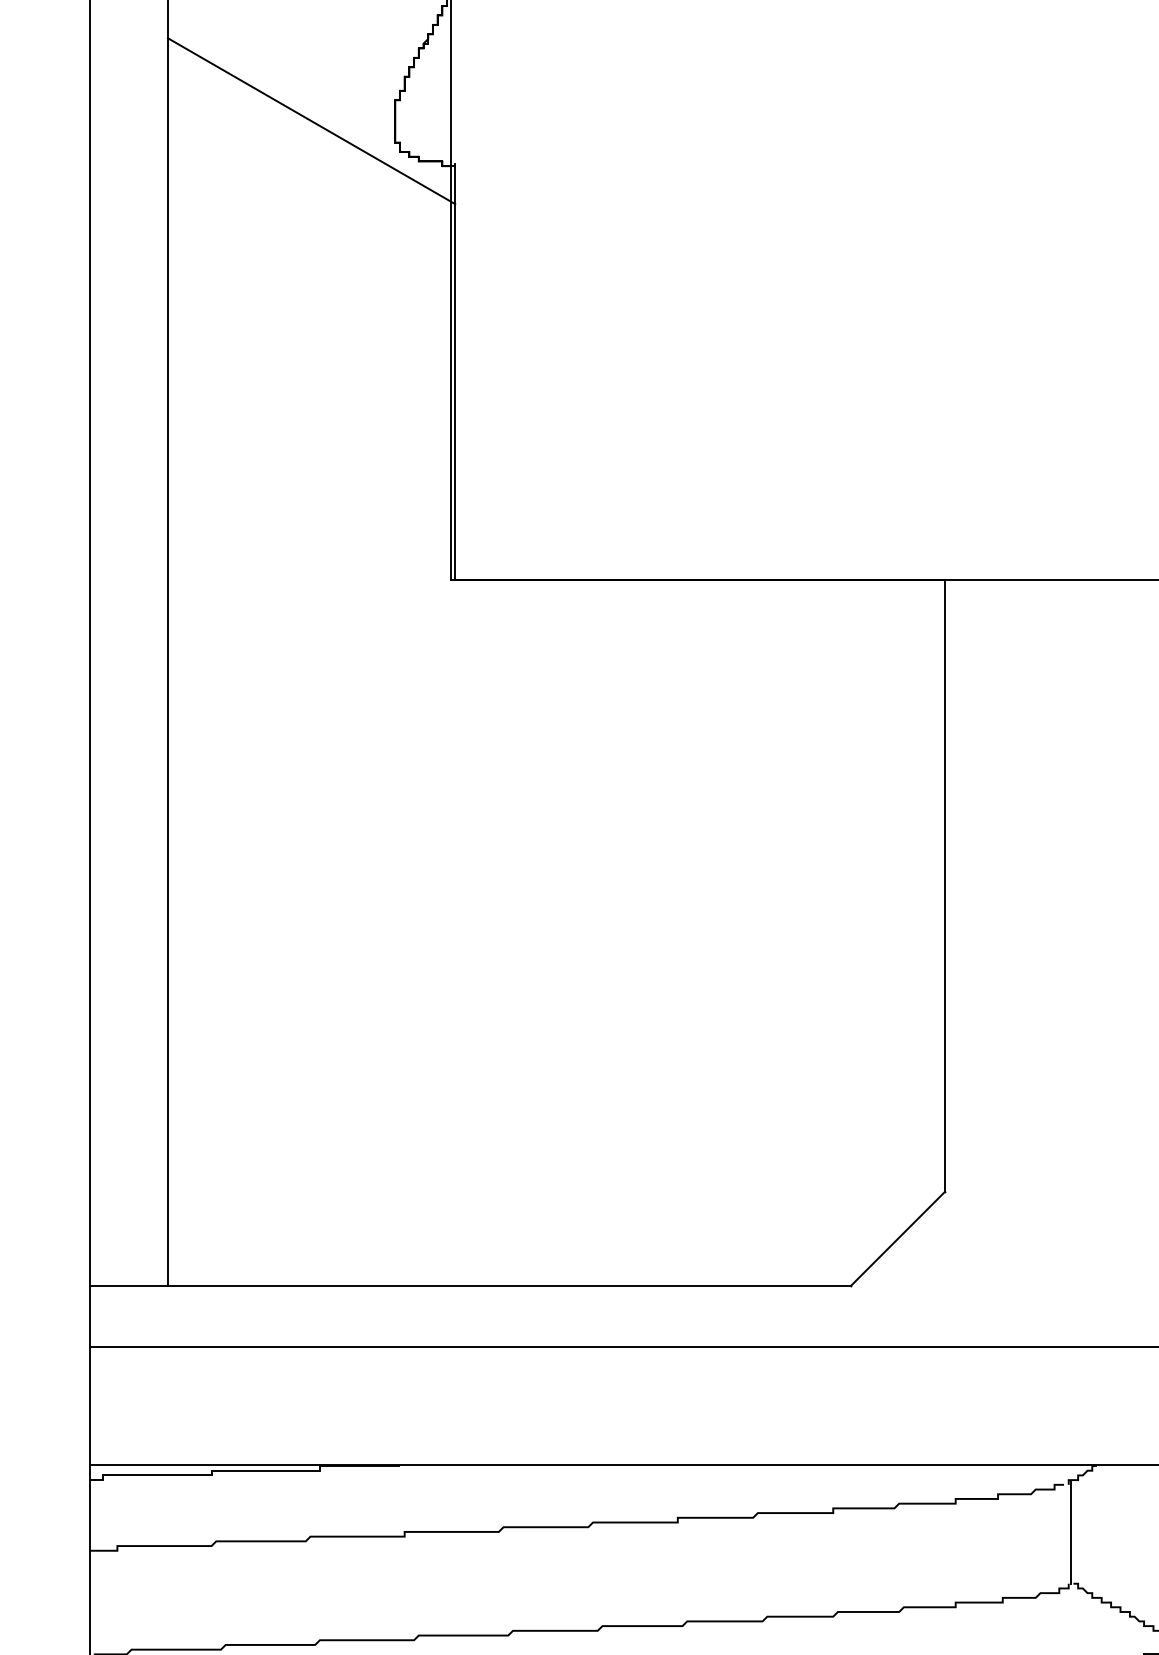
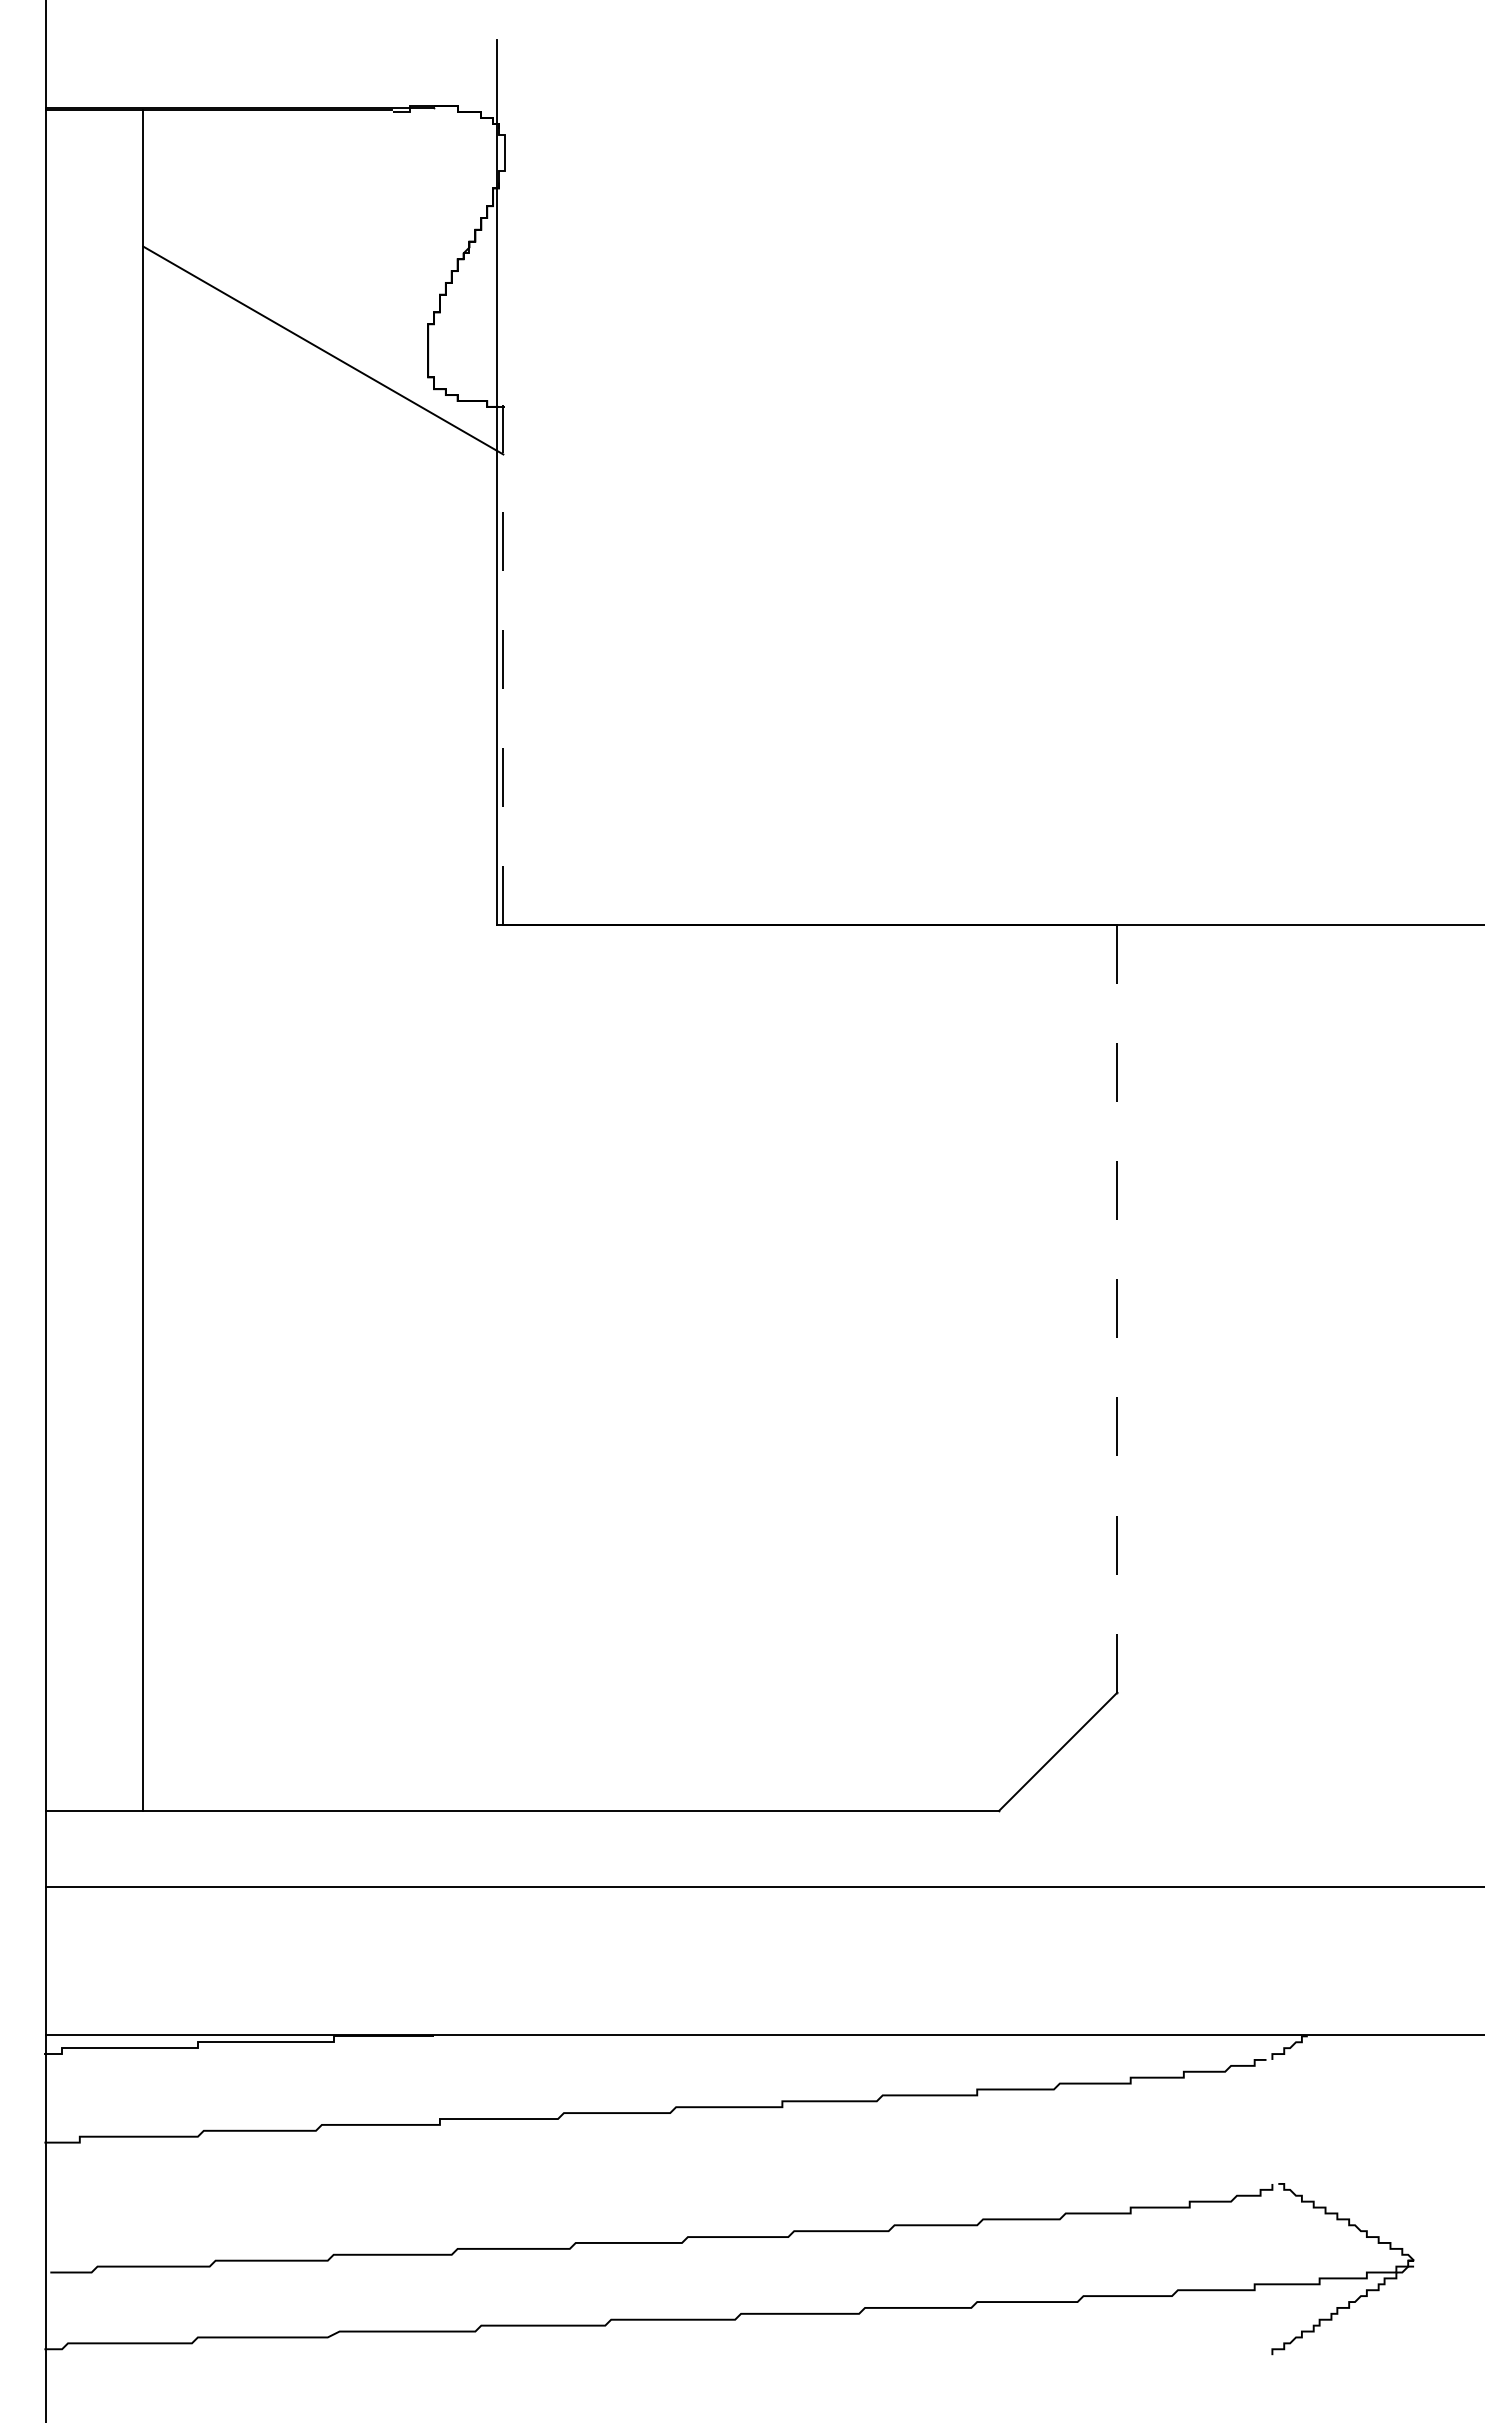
line: (455, 371) -> (503, 664), solid -> dashed
line: (945, 885) -> (1117, 1308), solid -> dashed
line: (1071, 1533) -> (1275, 2120), removed

